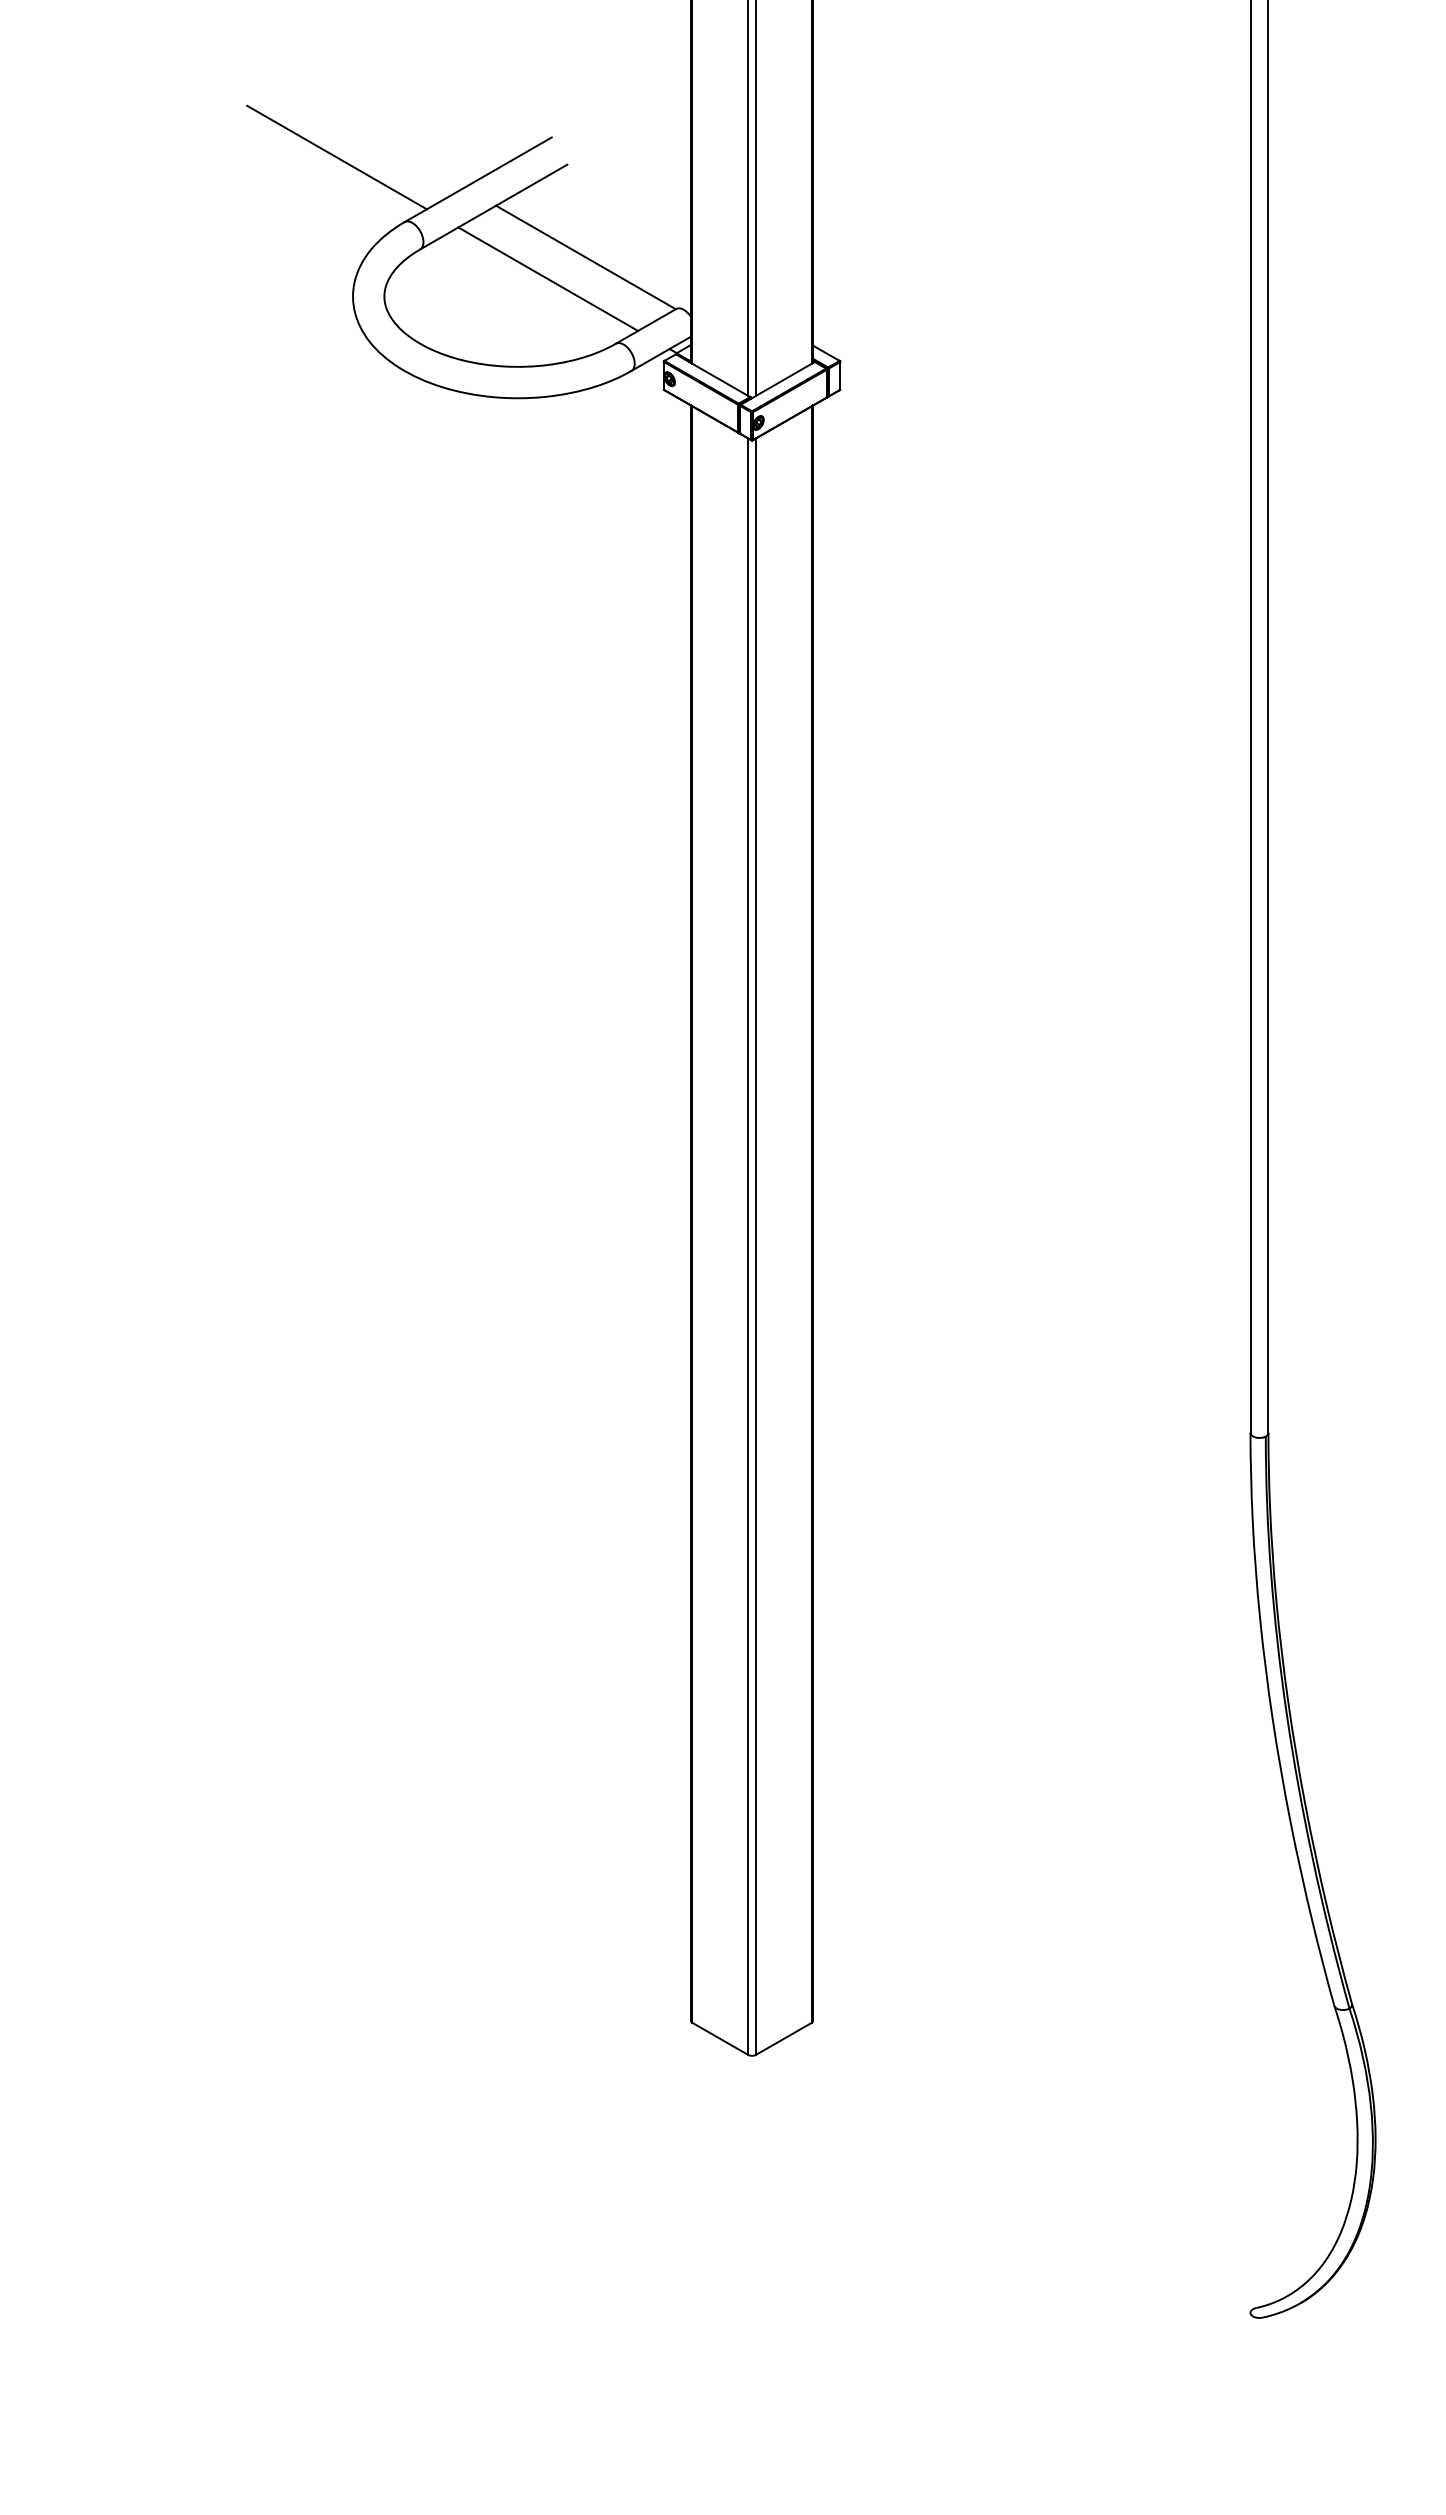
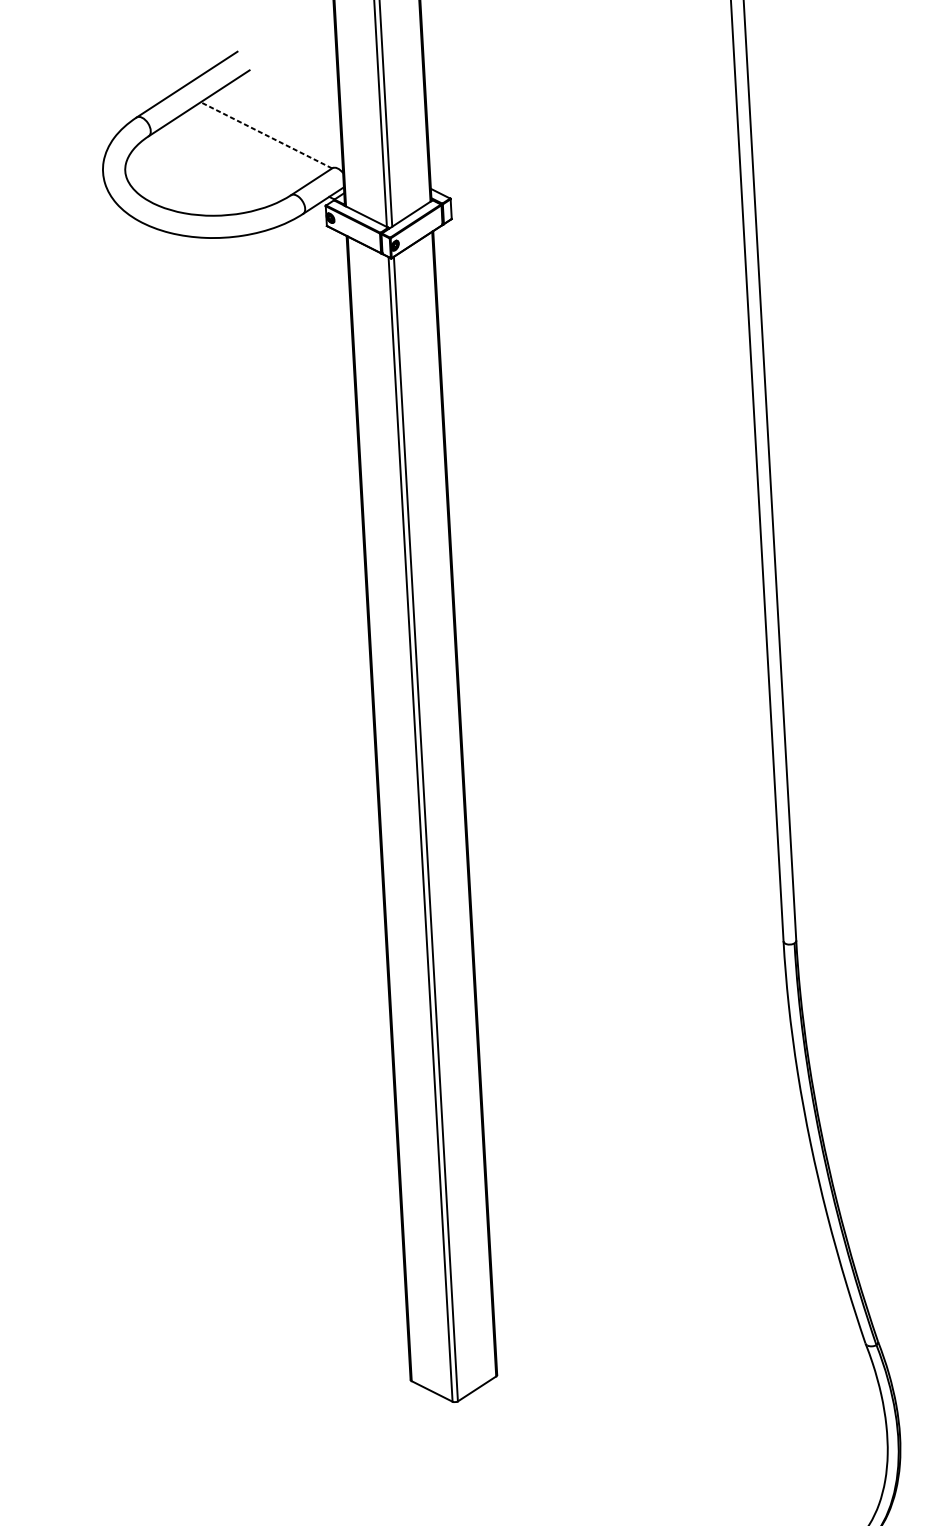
line: (336, 157) -> (85, 74), removed
line: (585, 257) -> (266, 135), solid -> dashed
line: (548, 278) -> (240, 151), removed

